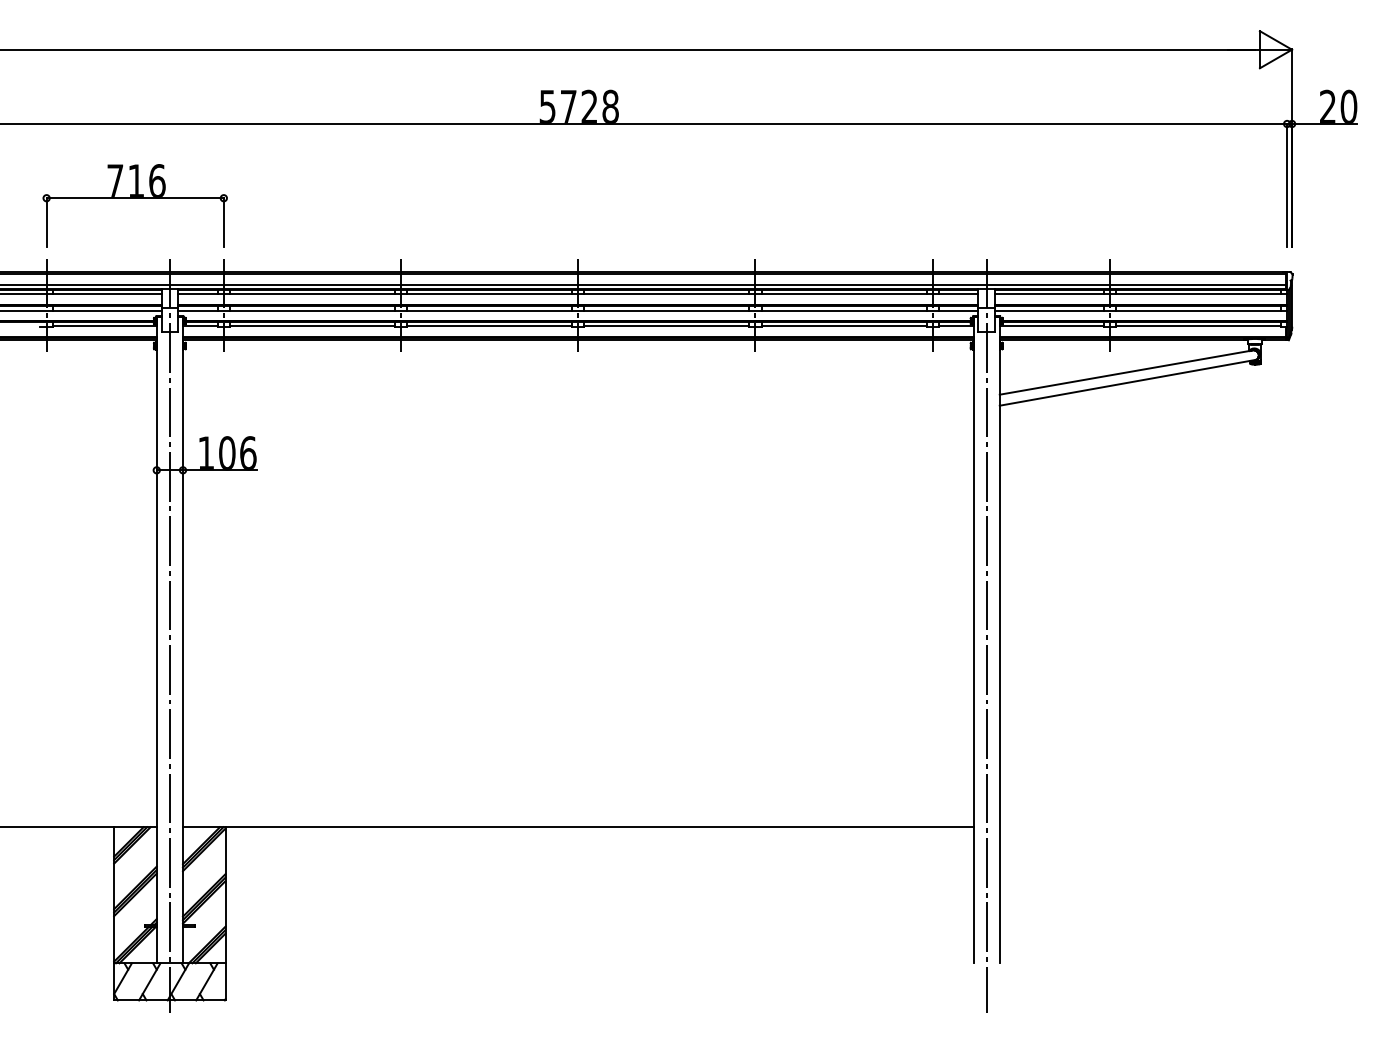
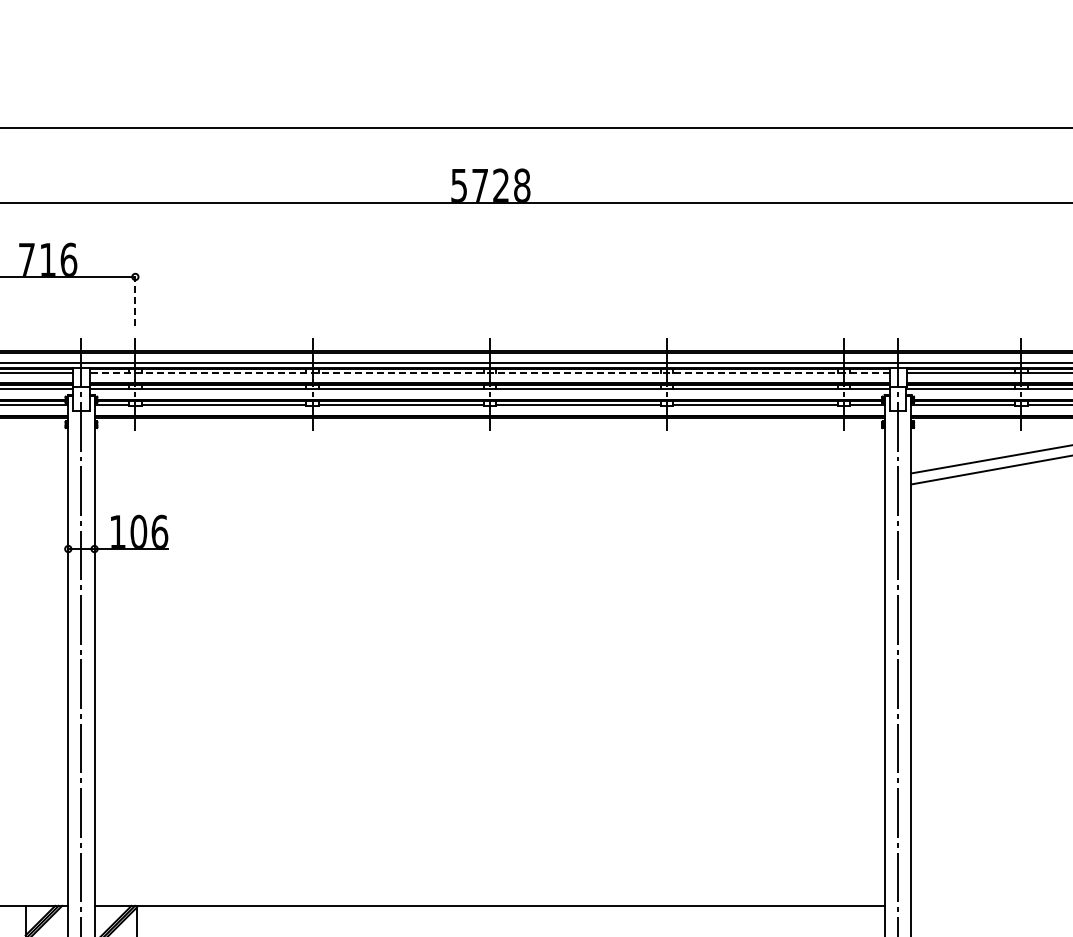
line: (223, 222) -> (135, 301), solid -> dashed
line: (577, 294) -> (489, 373), solid -> dashed

